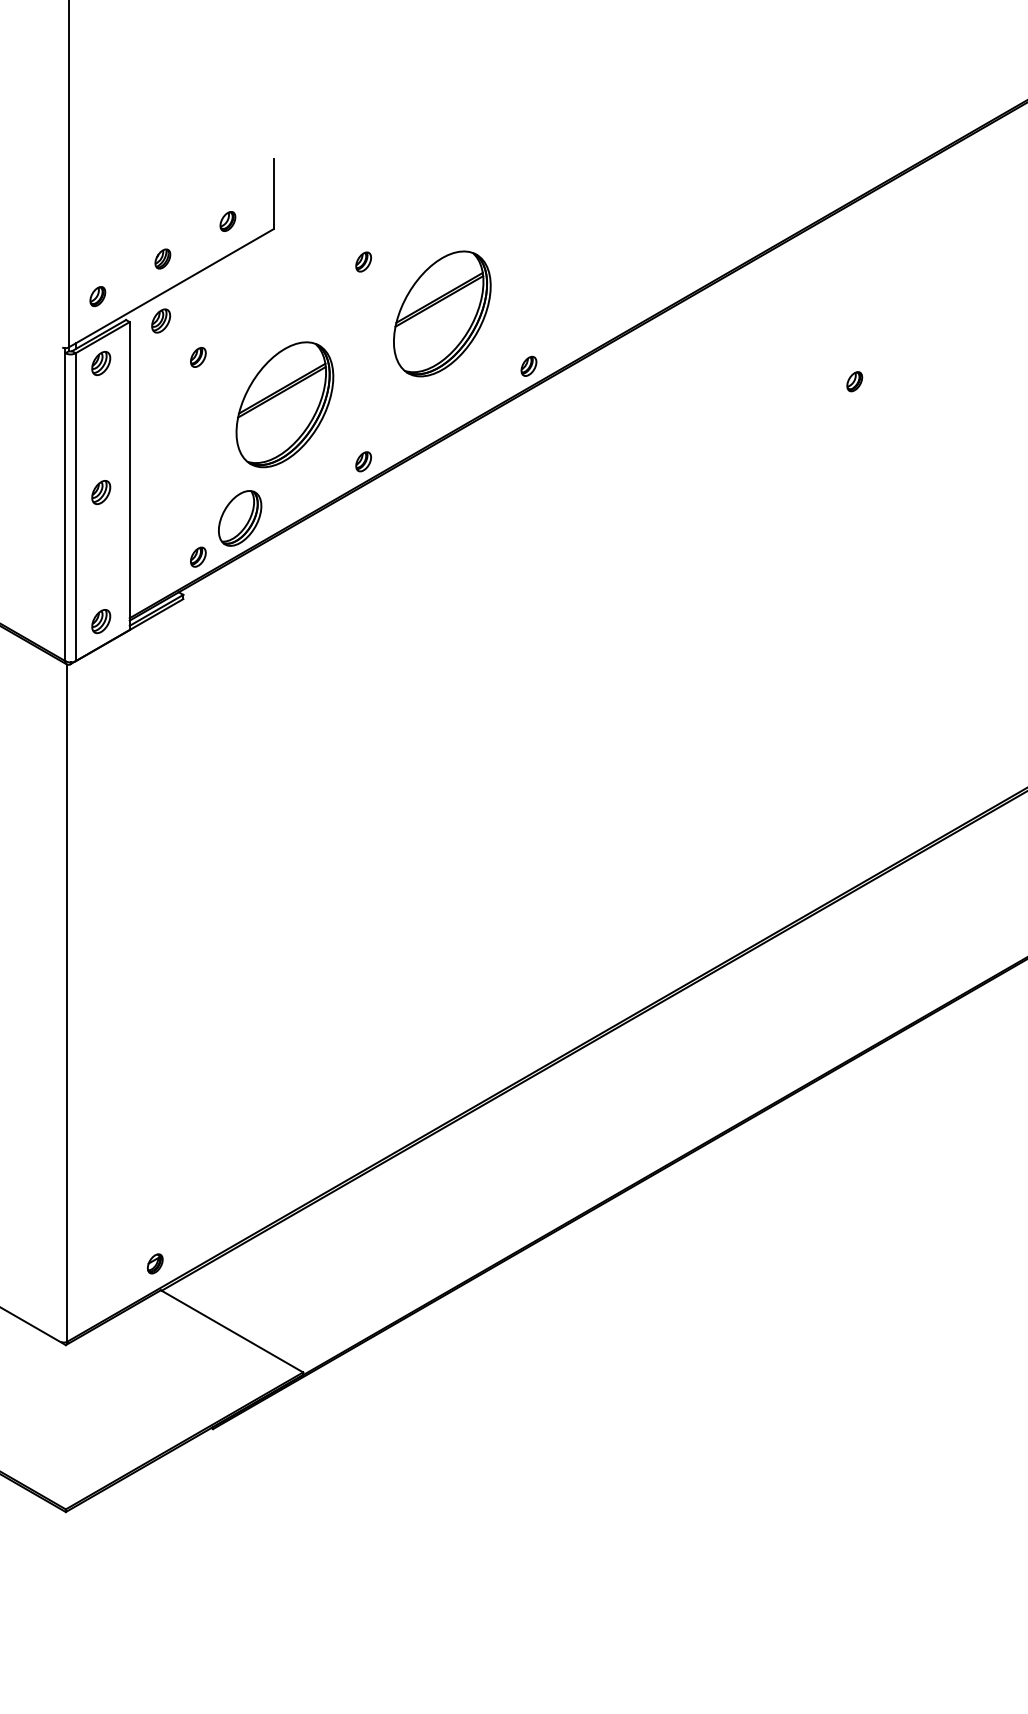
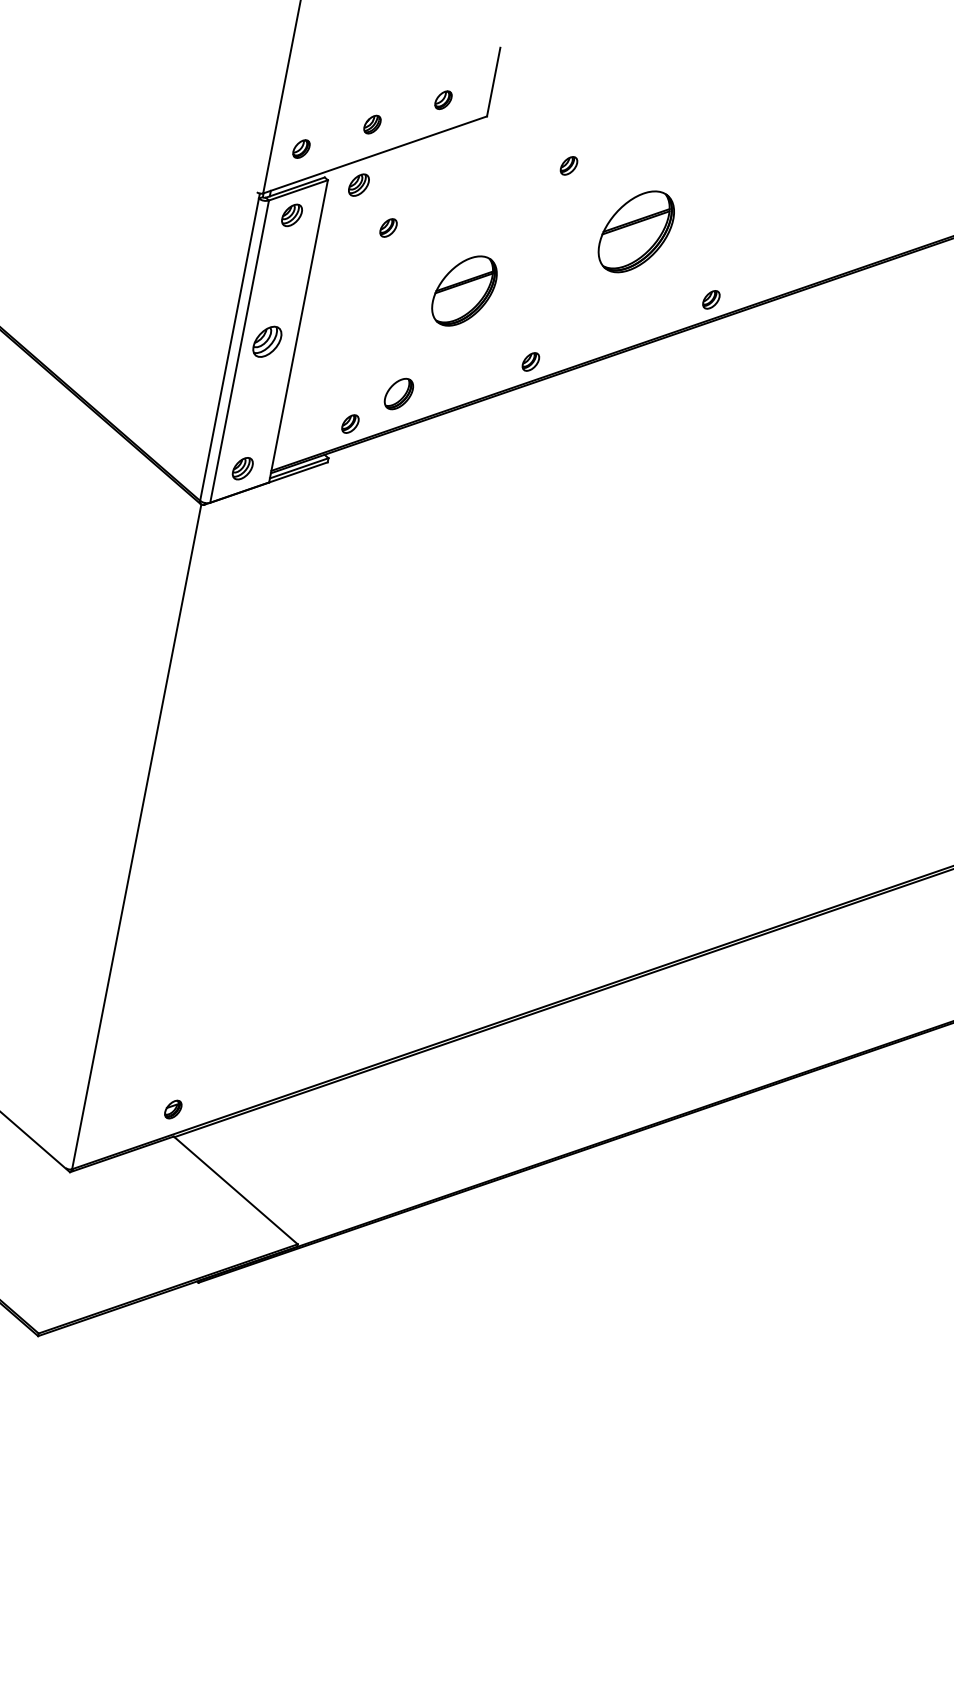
part: (442, 313) -> (636, 231), size x0.7
part: (284, 404) -> (464, 290), size x0.6
part: (101, 492) -> (267, 342), size x1.4
part: (240, 518) -> (399, 394), size x0.6

